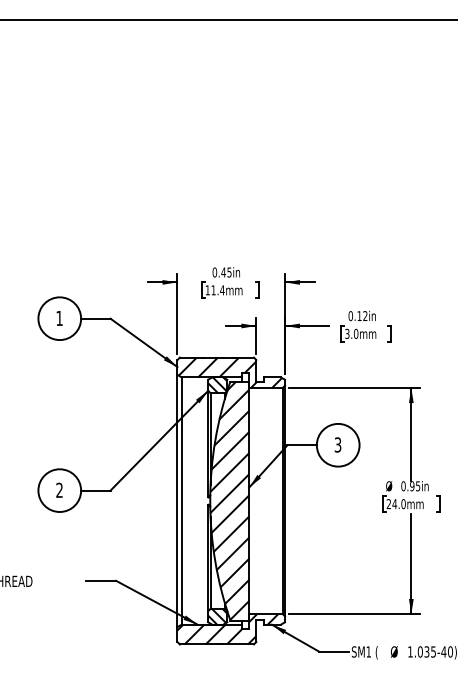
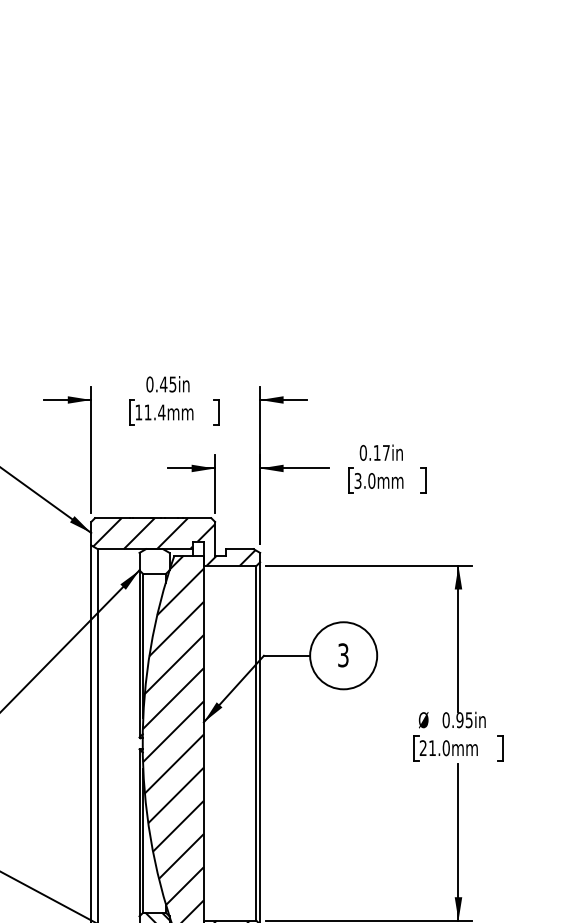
text: (365, 315) -> (386, 451), 0.12in -> 0.17in
hatch: (217, 385) -> (154, 561), removed
text: (394, 504) -> (432, 748), 24.0mm -> 21.0mm

